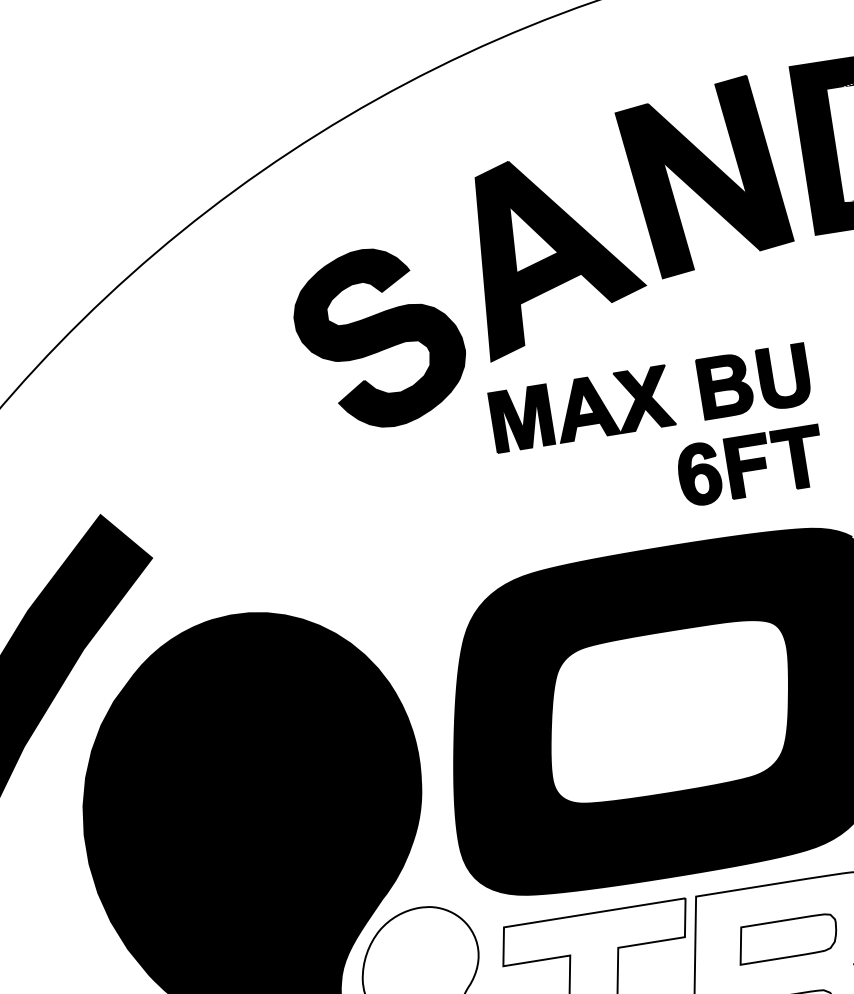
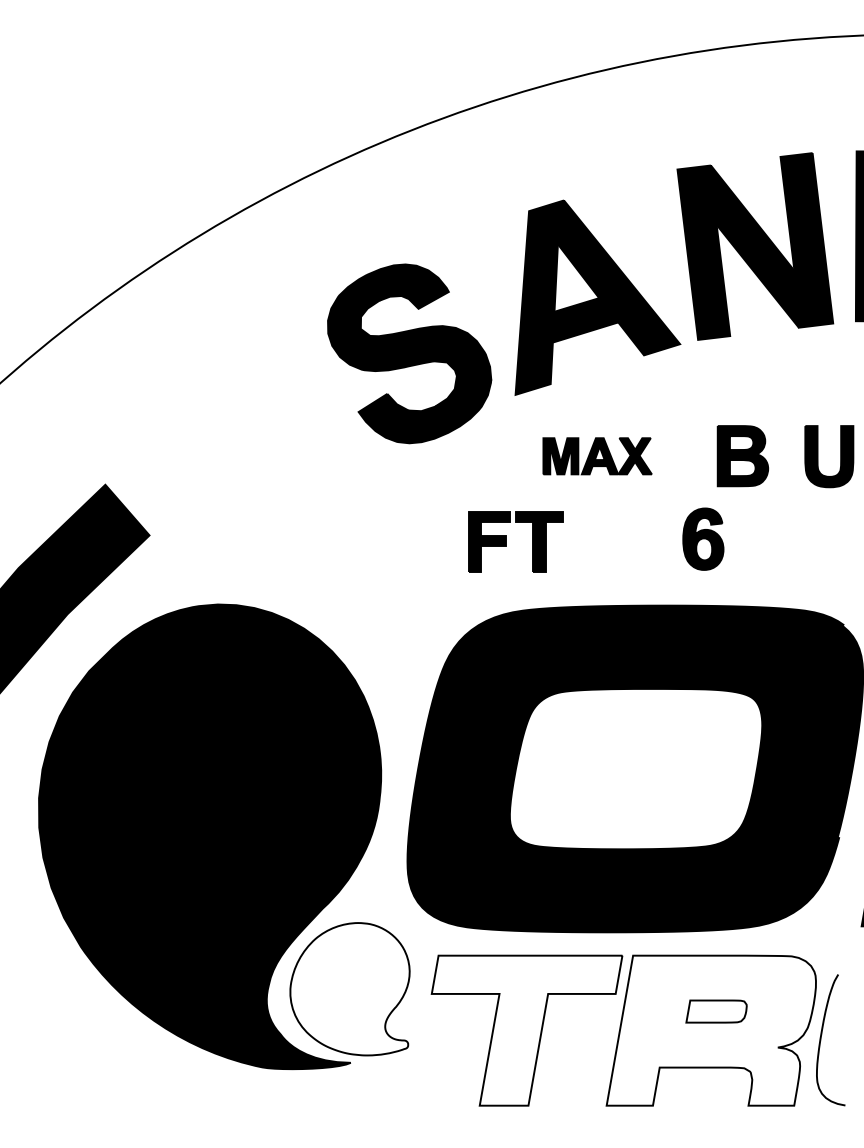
part: (773, 378) -> (818, 456), moved
part: (581, 409) -> (597, 456), size x0.6
part: (765, 462) -> (506, 541), moved
part: (787, 938) -> (716, 1011), size x0.6

